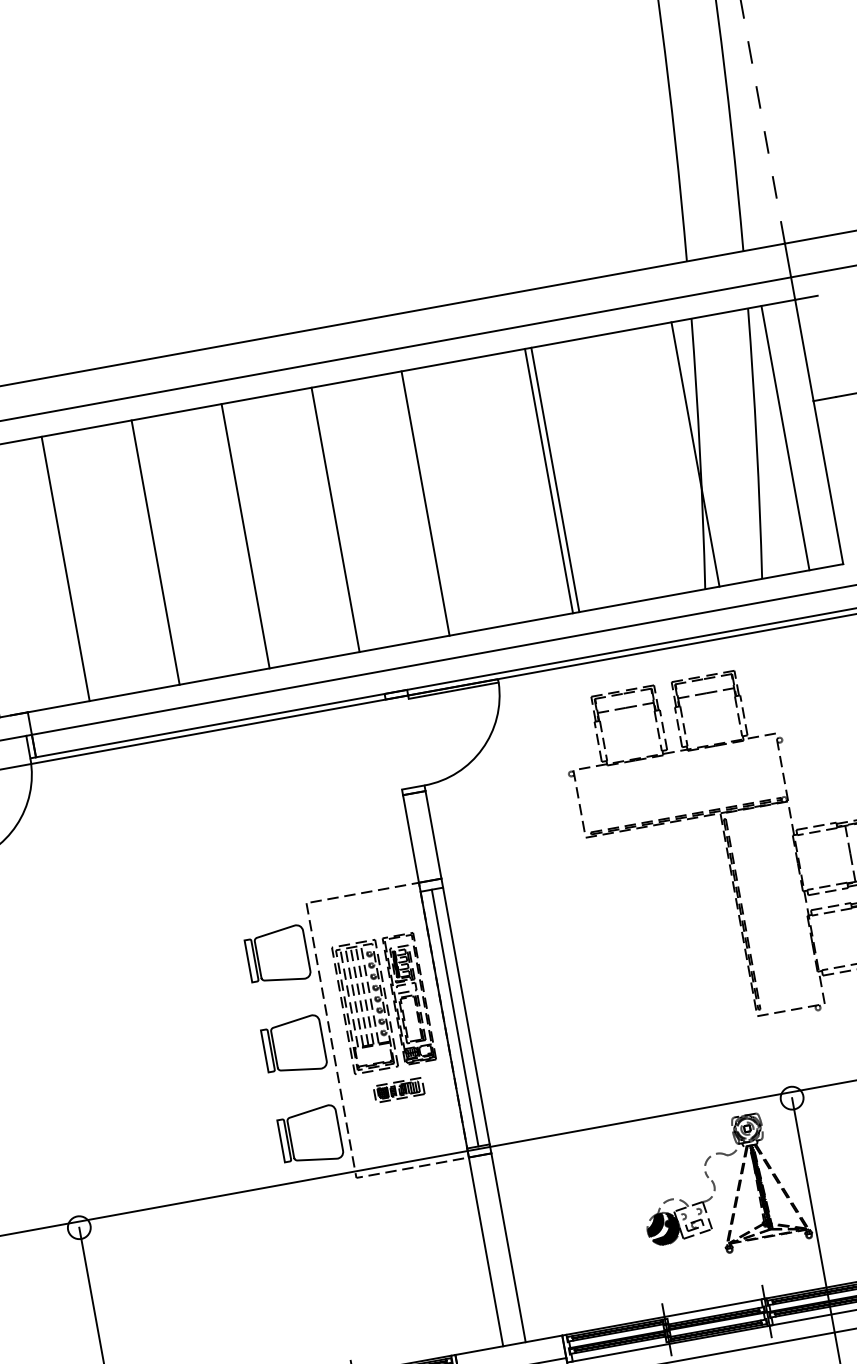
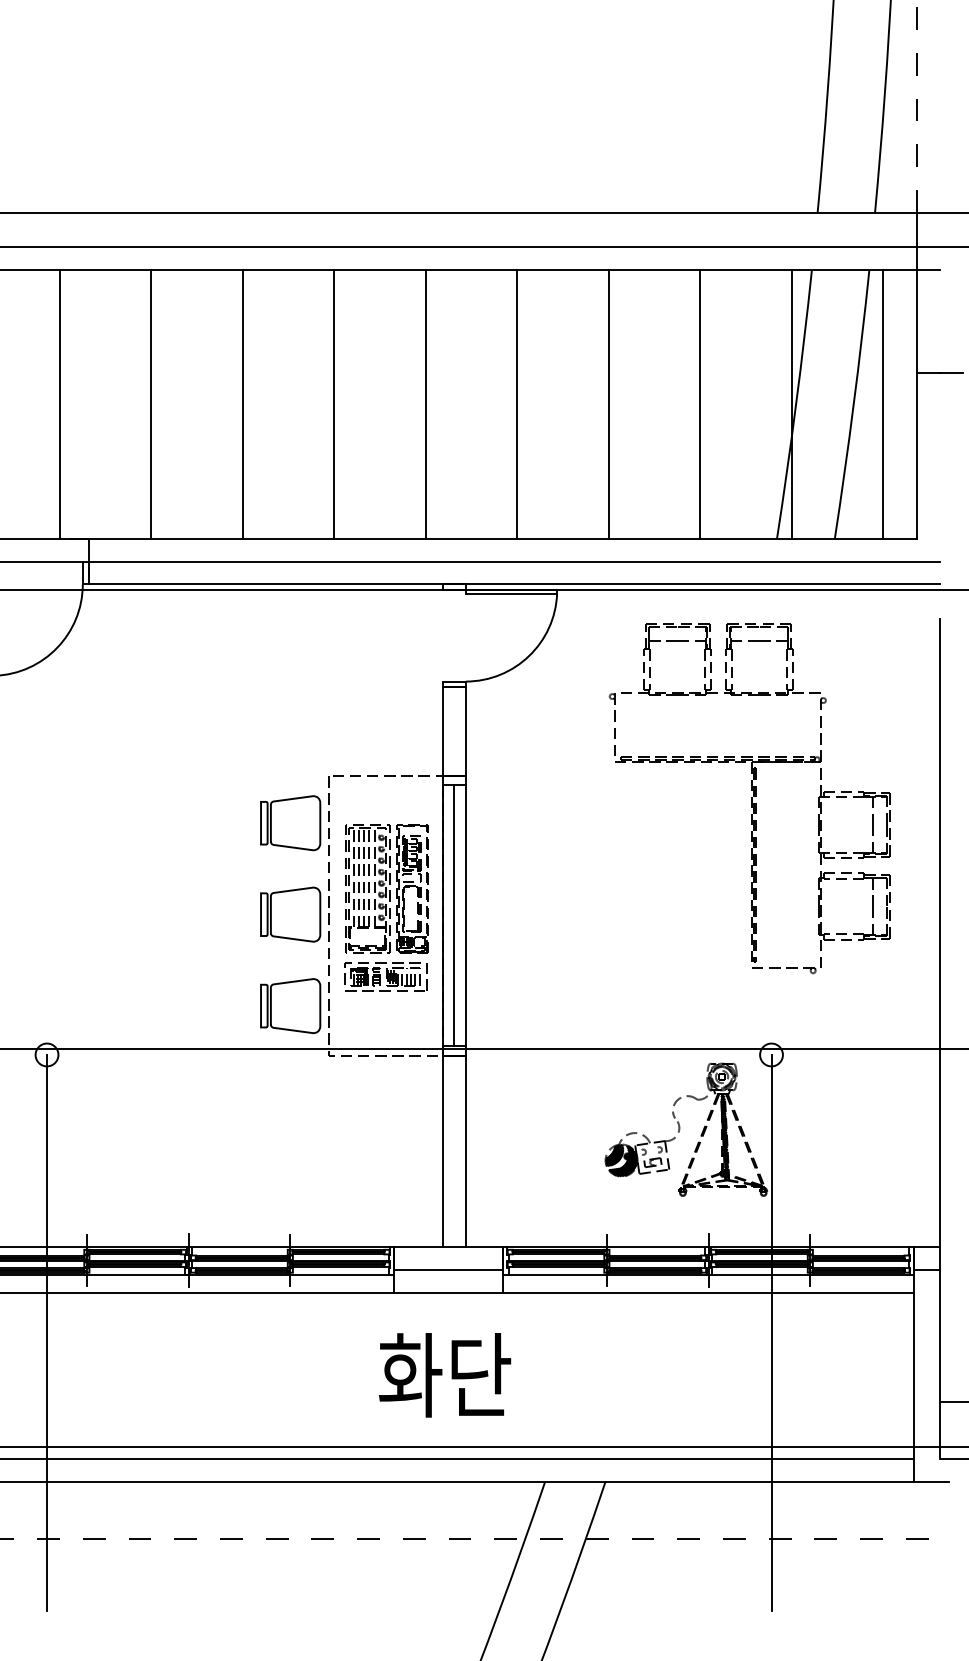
line: (555, 480) -> (700, 404), moved
line: (548, 481) -> (608, 404), moved
part: (398, 1089) -> (385, 976), size x1.67

